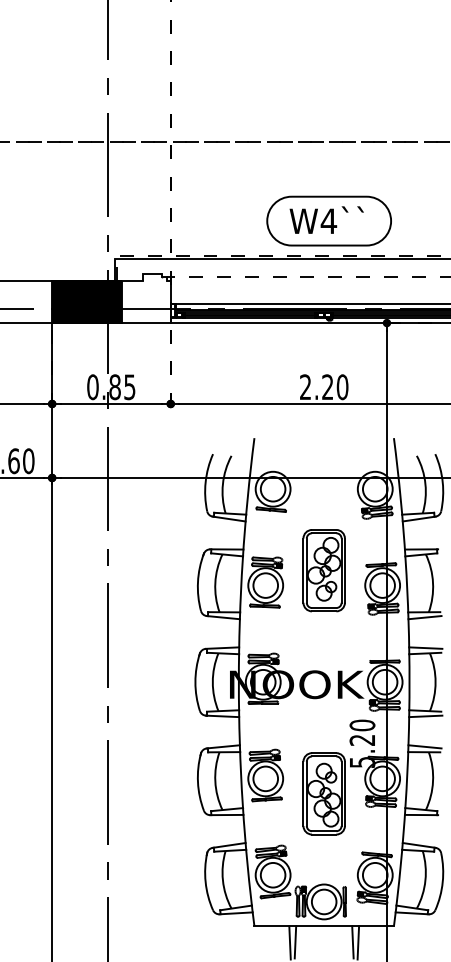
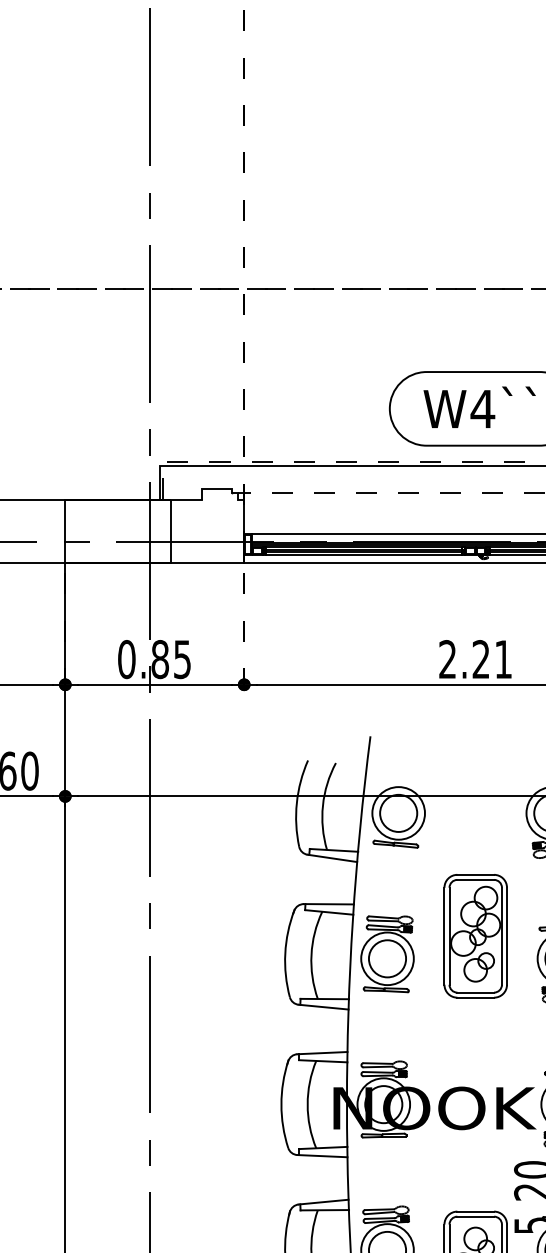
fill: (86, 302) -> (117, 531), removed
text: (342, 387) -> (503, 659), 2.20 -> 2.21

